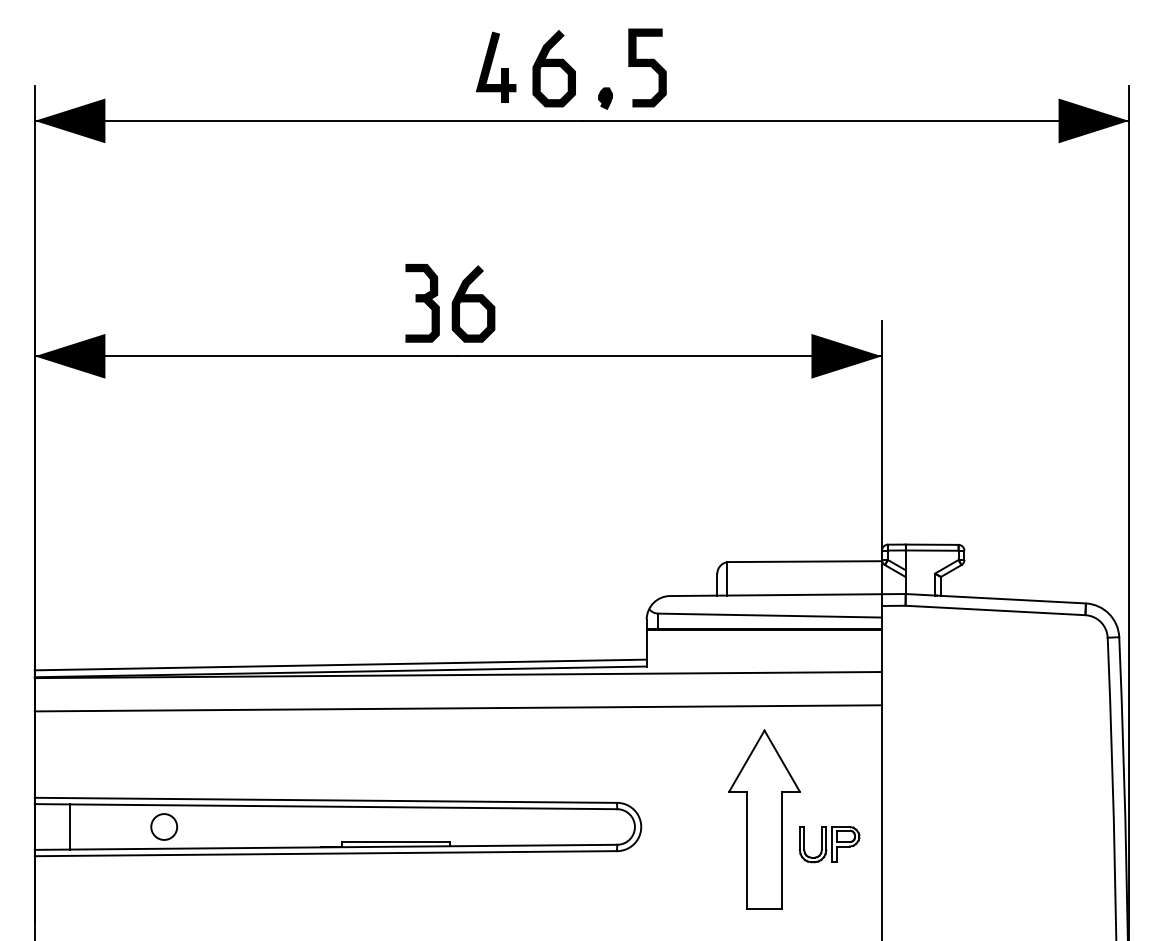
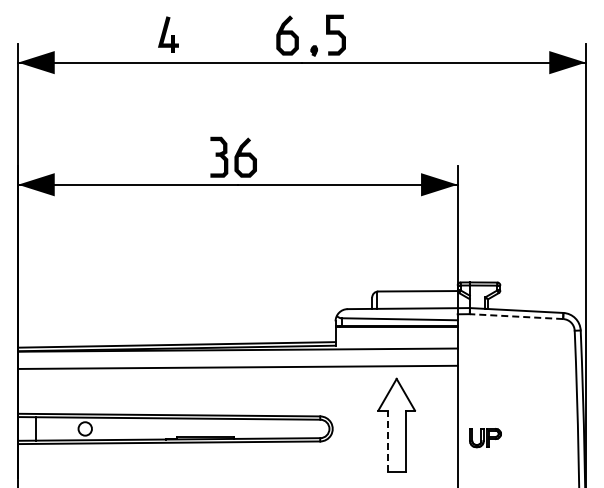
part: (496, 66) -> (168, 34), moved
line: (995, 610) -> (516, 316), solid -> dashed
part: (829, 845) -> (485, 438), moved
line: (746, 851) -> (387, 441), solid -> dashed

